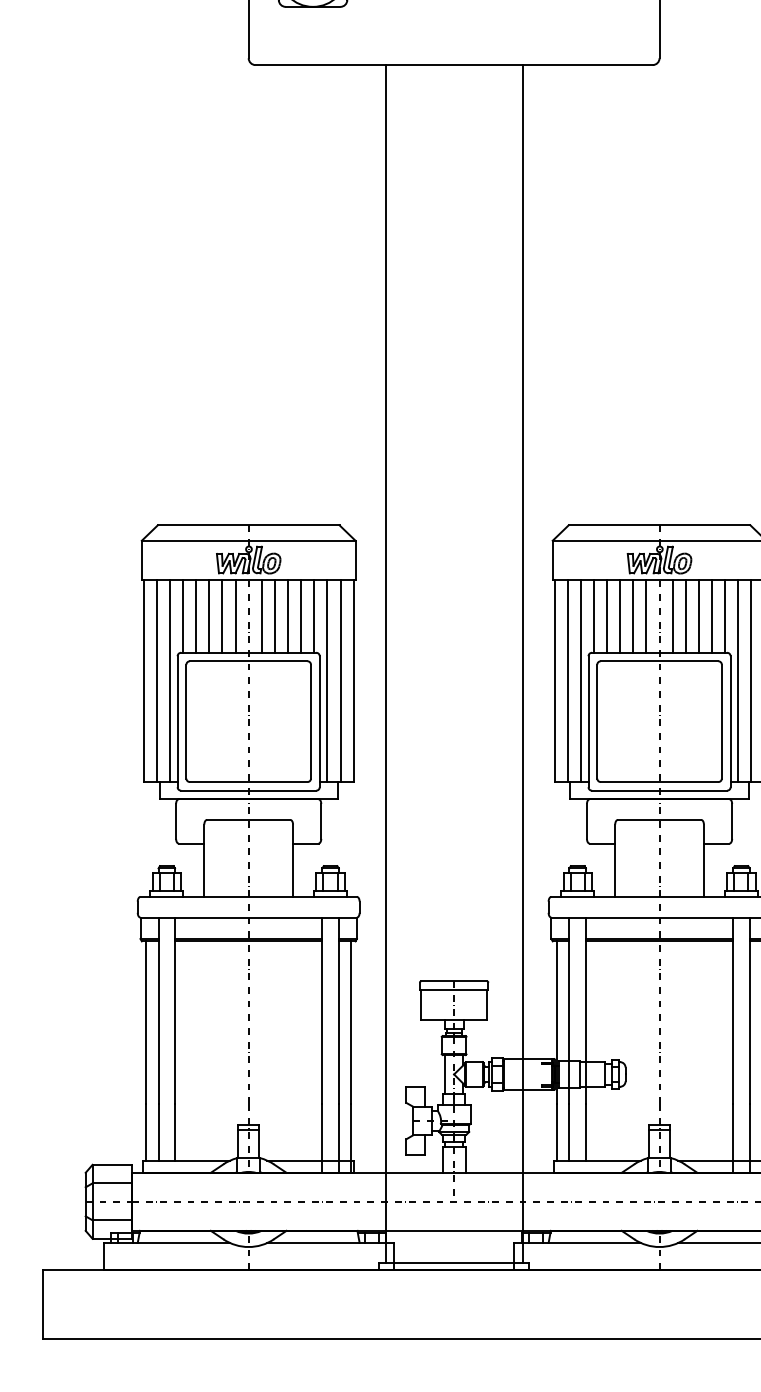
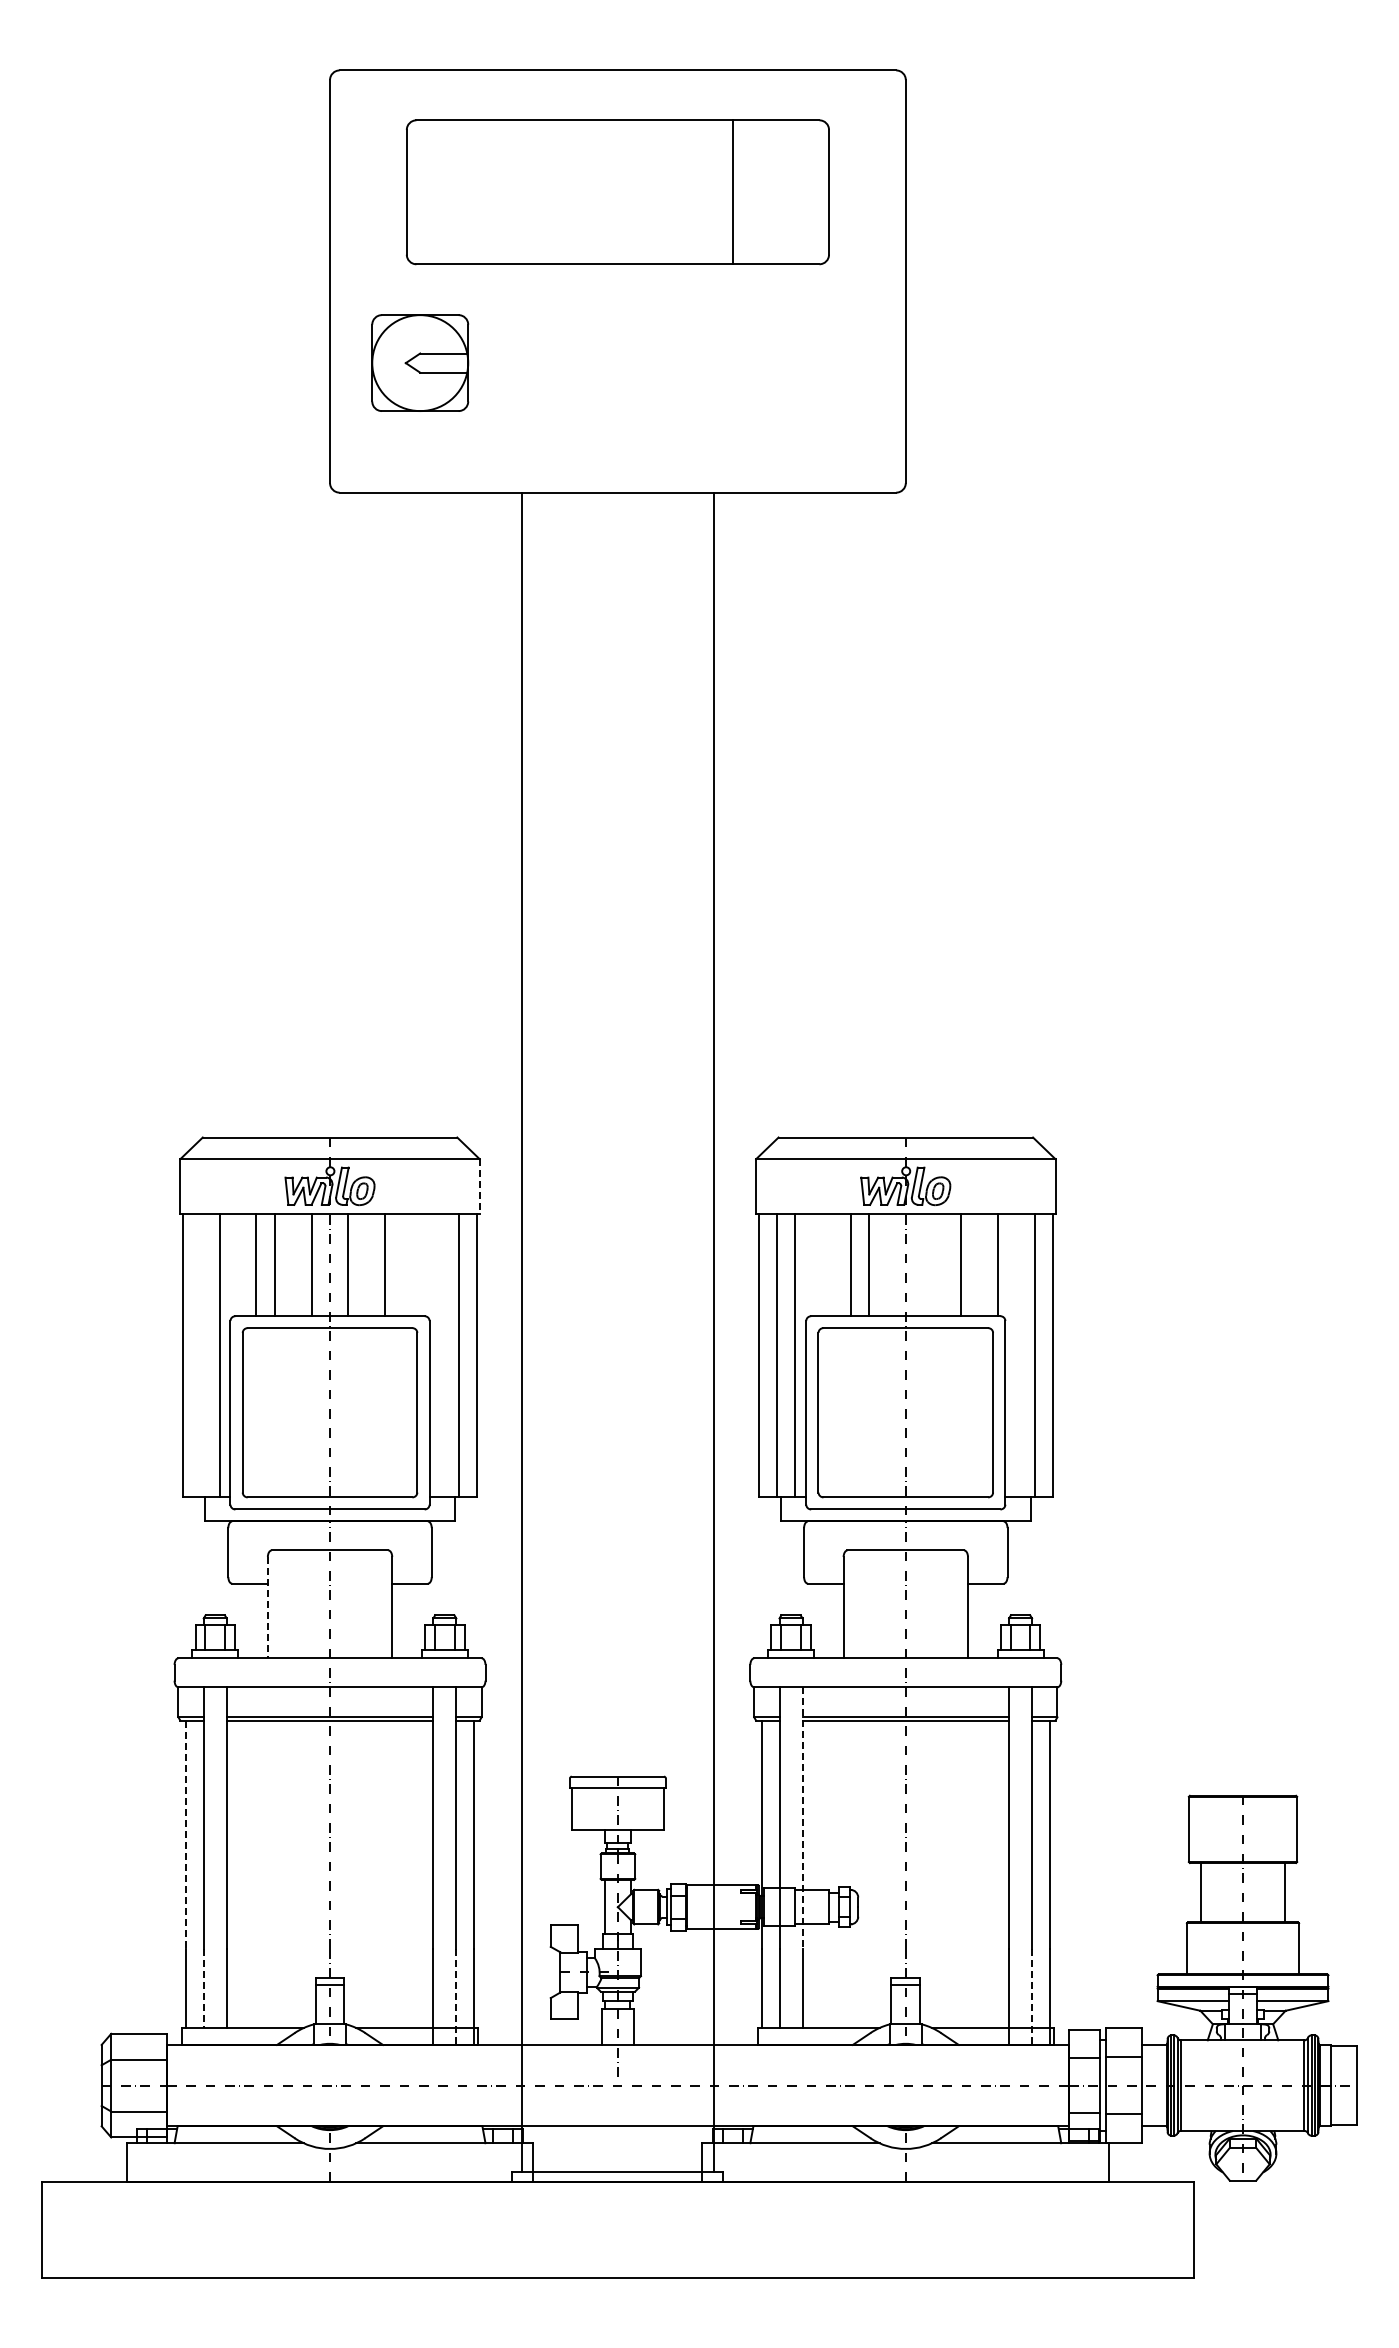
line: (355, 560) -> (479, 1186), solid -> dashed
line: (183, 616) -> (238, 1265), removed
line: (222, 616) -> (293, 1265), removed
line: (274, 616) -> (366, 1265), removed
line: (301, 616) -> (403, 1265), removed
line: (313, 616) -> (421, 1265), removed
line: (593, 616) -> (813, 1265), removed
line: (607, 616) -> (832, 1265), removed
line: (646, 616) -> (887, 1265), removed
line: (672, 616) -> (924, 1265), removed
line: (685, 616) -> (942, 1265), removed
line: (712, 616) -> (979, 1265), removed
line: (156, 680) -> (201, 1355), removed
line: (327, 680) -> (440, 1355), removed
line: (738, 680) -> (1016, 1355), removed
line: (204, 860) -> (267, 1607), solid -> dashed
line: (585, 1011) -> (802, 1818), solid -> dashed
line: (146, 1023) -> (186, 1835), solid -> dashed
line: (158, 1132) -> (203, 1988), solid -> dashed
line: (338, 1138) -> (456, 1996), solid -> dashed
line: (749, 1138) -> (1032, 1996), solid -> dashed

